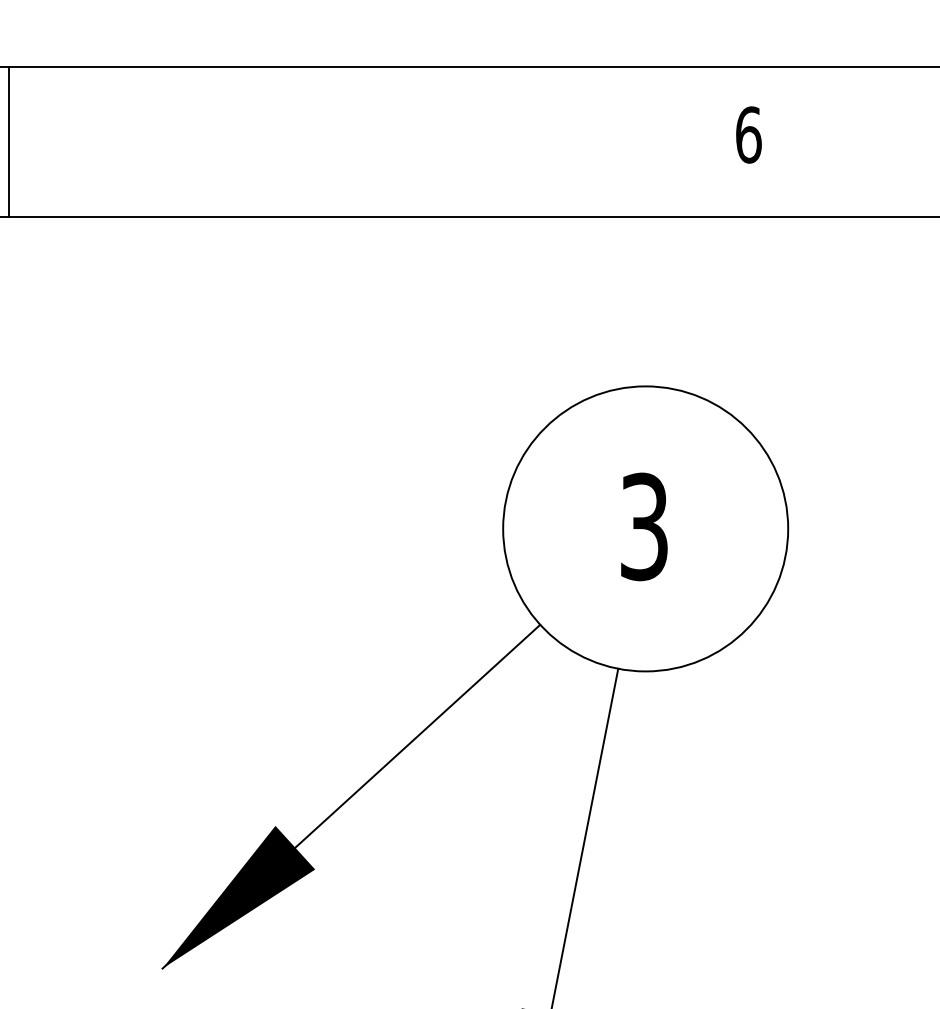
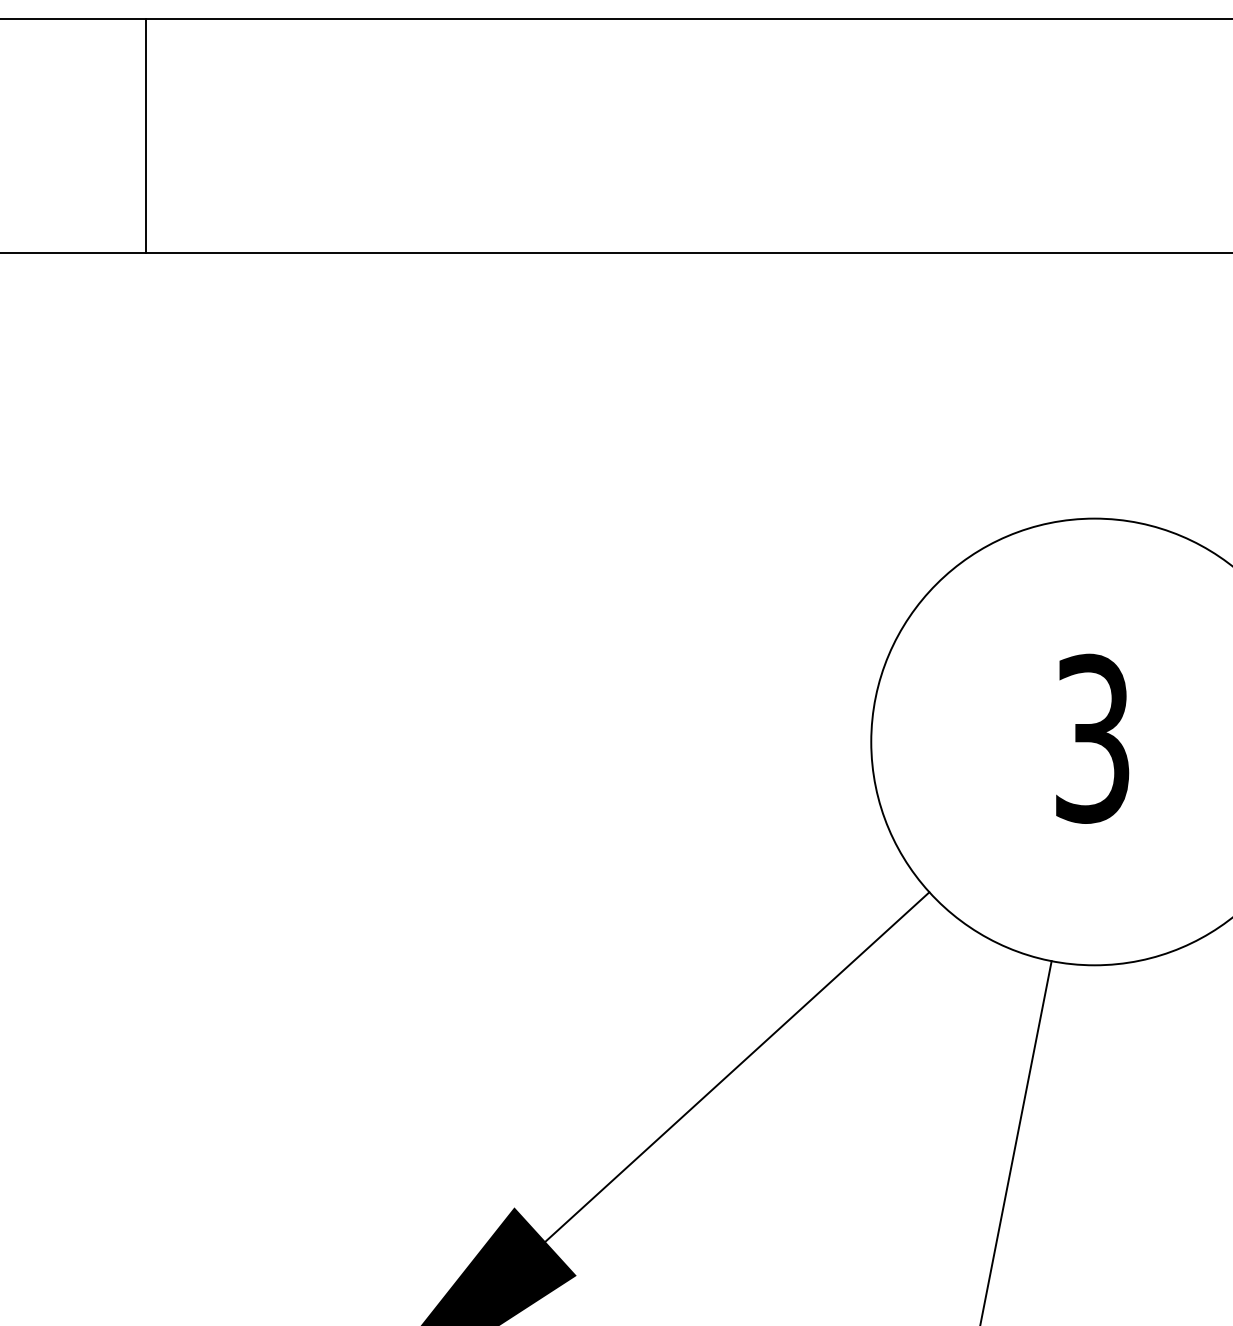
line: (9, 142) -> (146, 136), moved

